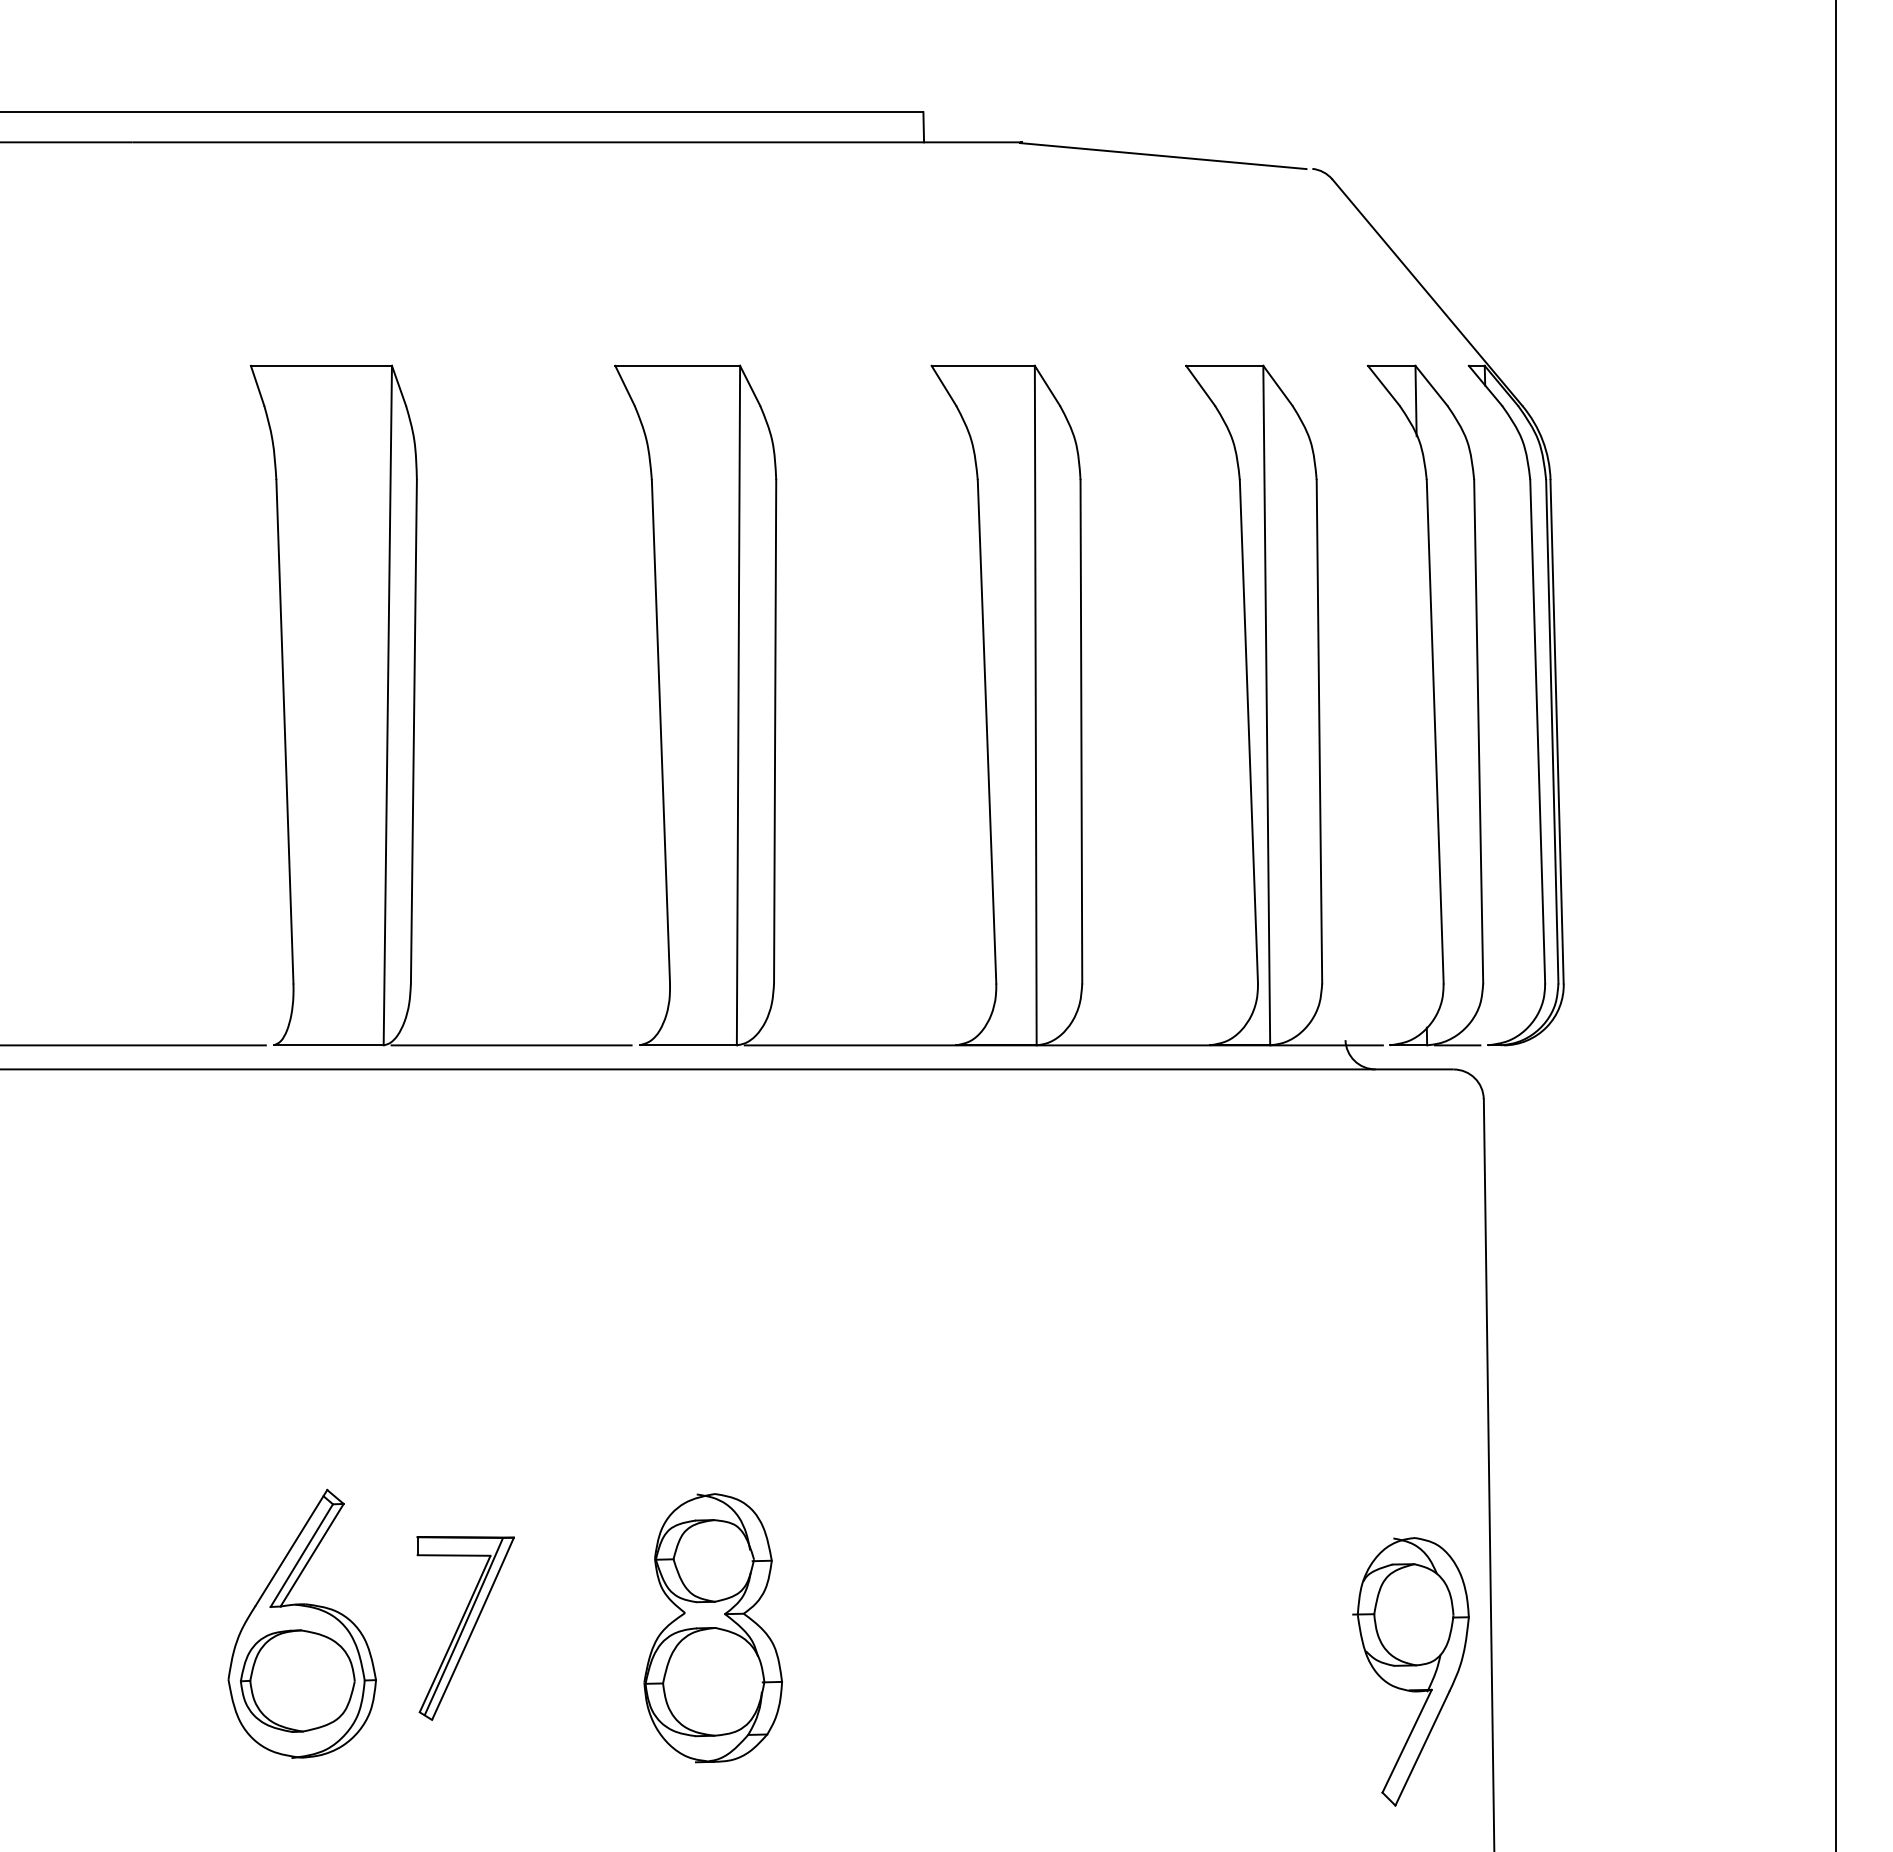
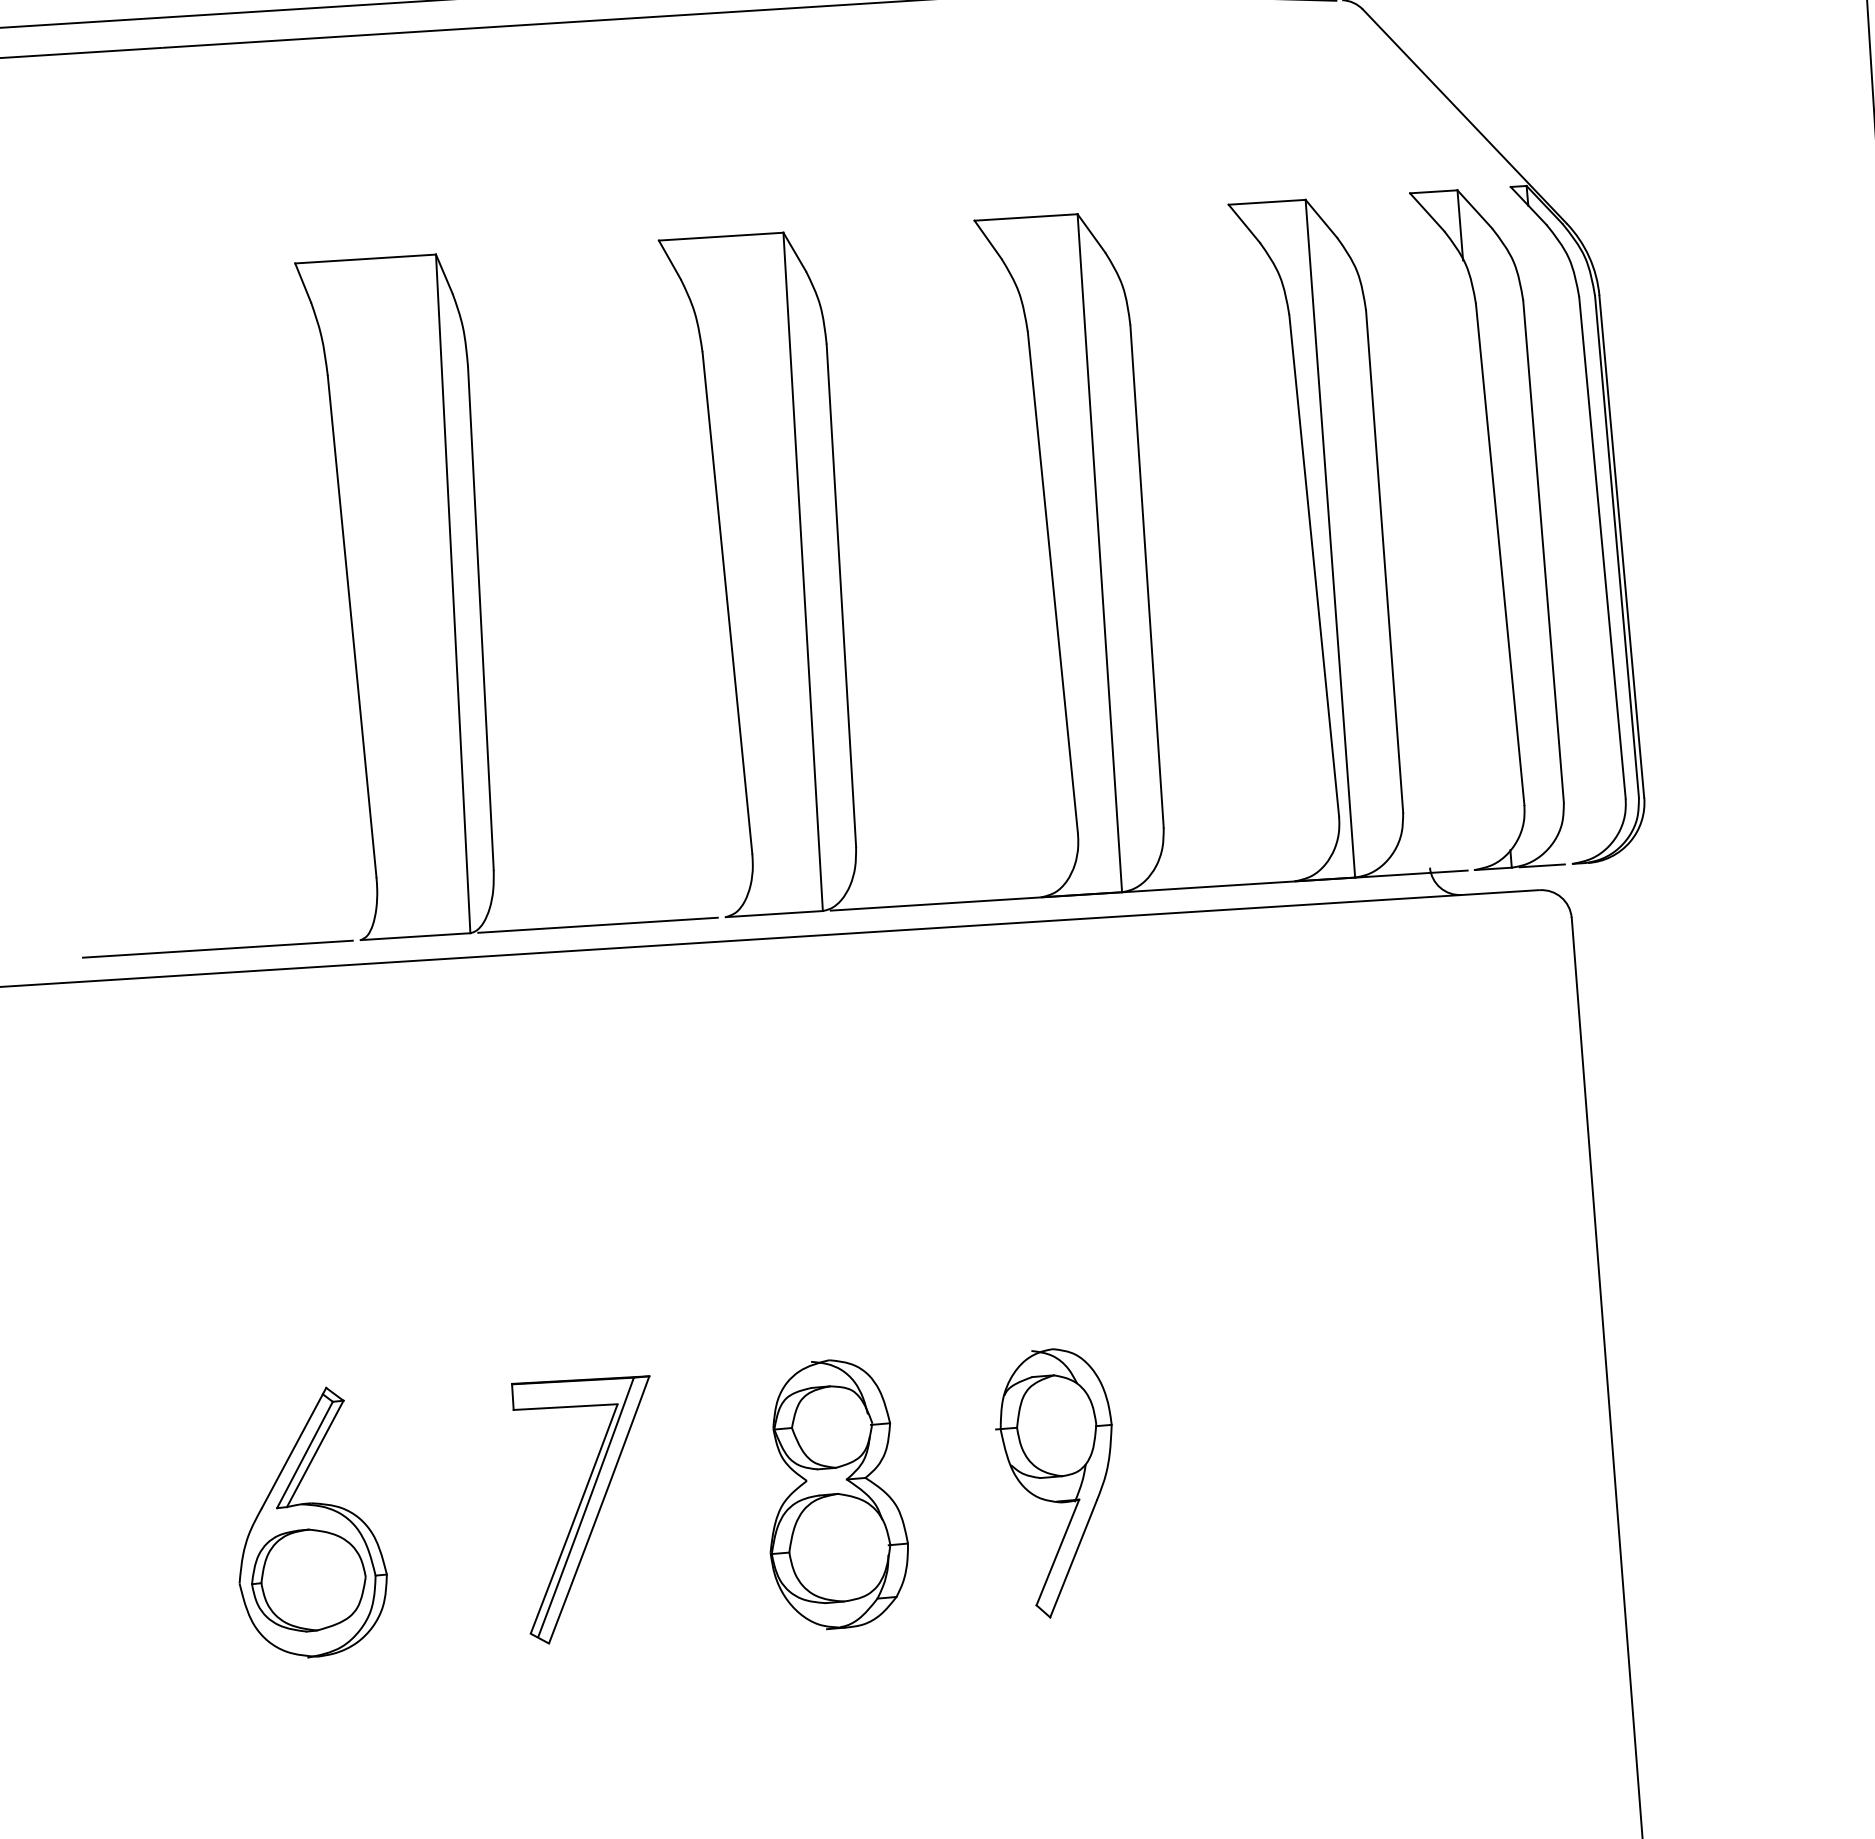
part: (301, 1623) -> (308, 1522), moved
part: (465, 1628) -> (588, 1510), size x1.43
part: (1410, 1671) -> (1056, 1482), moved

